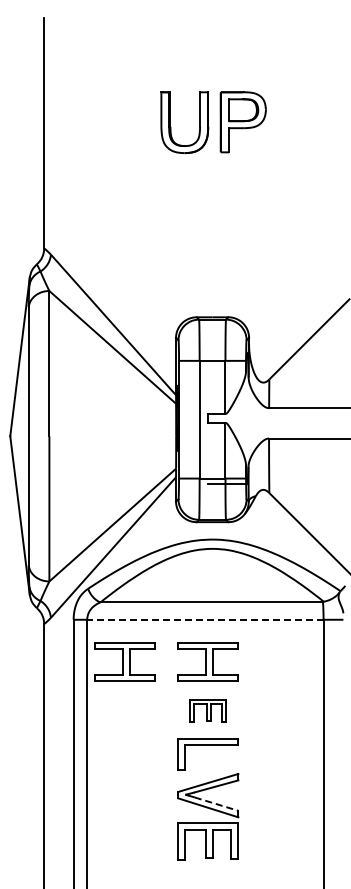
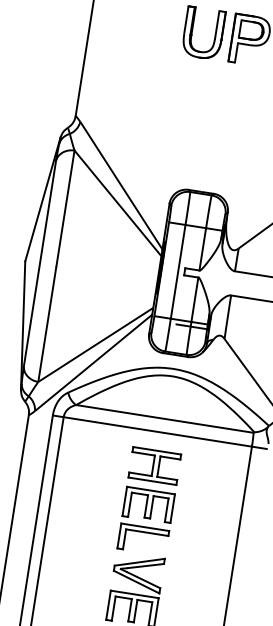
line: (204, 619) -> (157, 431), dashed -> solid
part: (124, 661) -> (88, 455), removed
part: (207, 711) -> (148, 505), size x1.67
line: (216, 804) -> (143, 580), dashed -> solid

